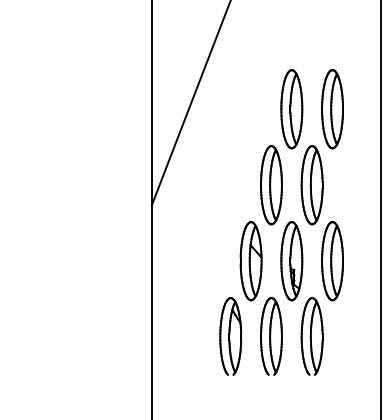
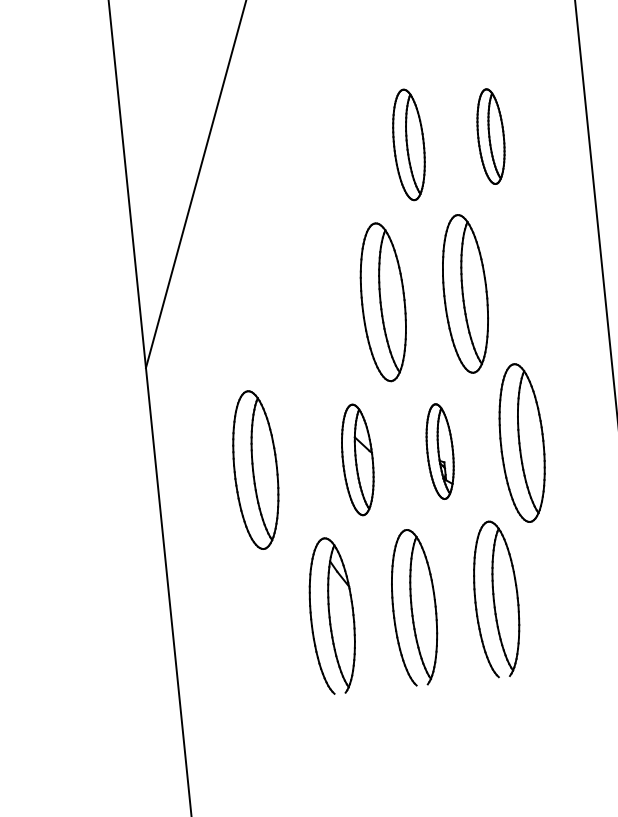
part: (291, 109) -> (408, 145), size x0.7
part: (332, 109) -> (490, 136), size x0.6
part: (200, 261) -> (255, 470), added
part: (250, 261) -> (356, 460), size x0.7
part: (291, 261) -> (439, 452), size x0.6

